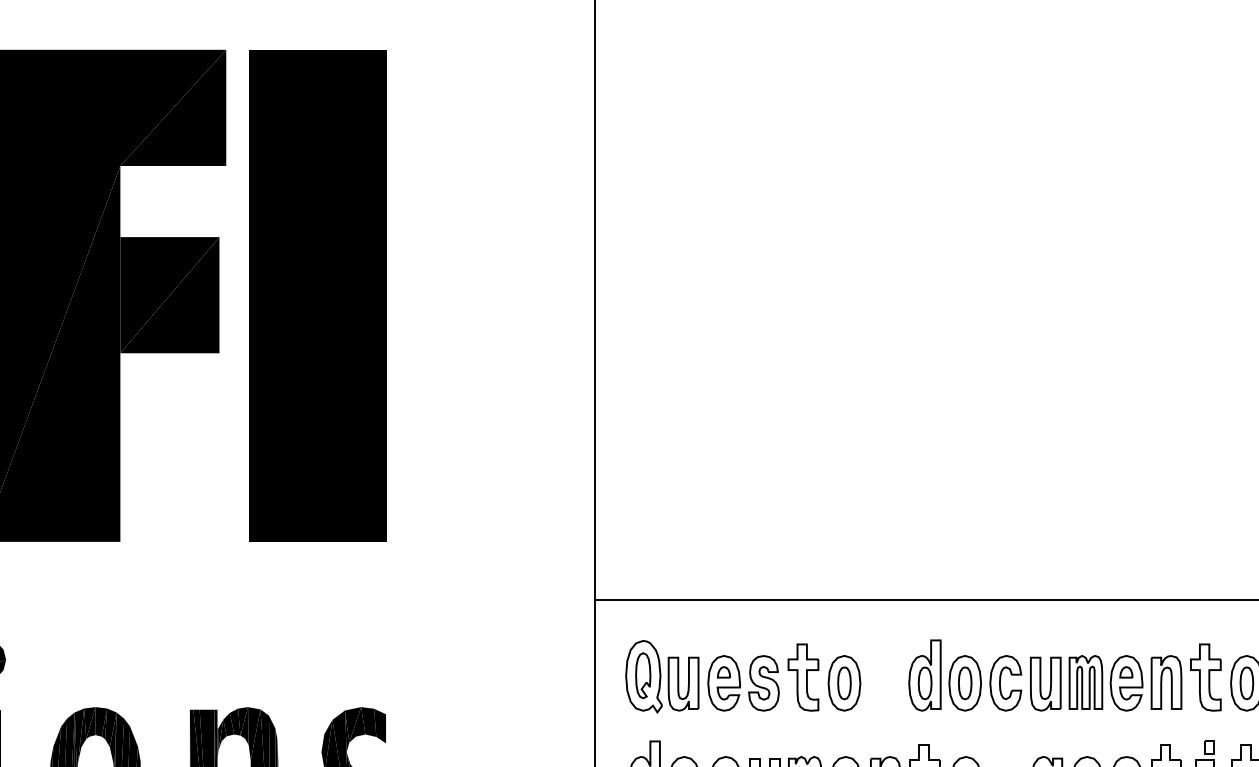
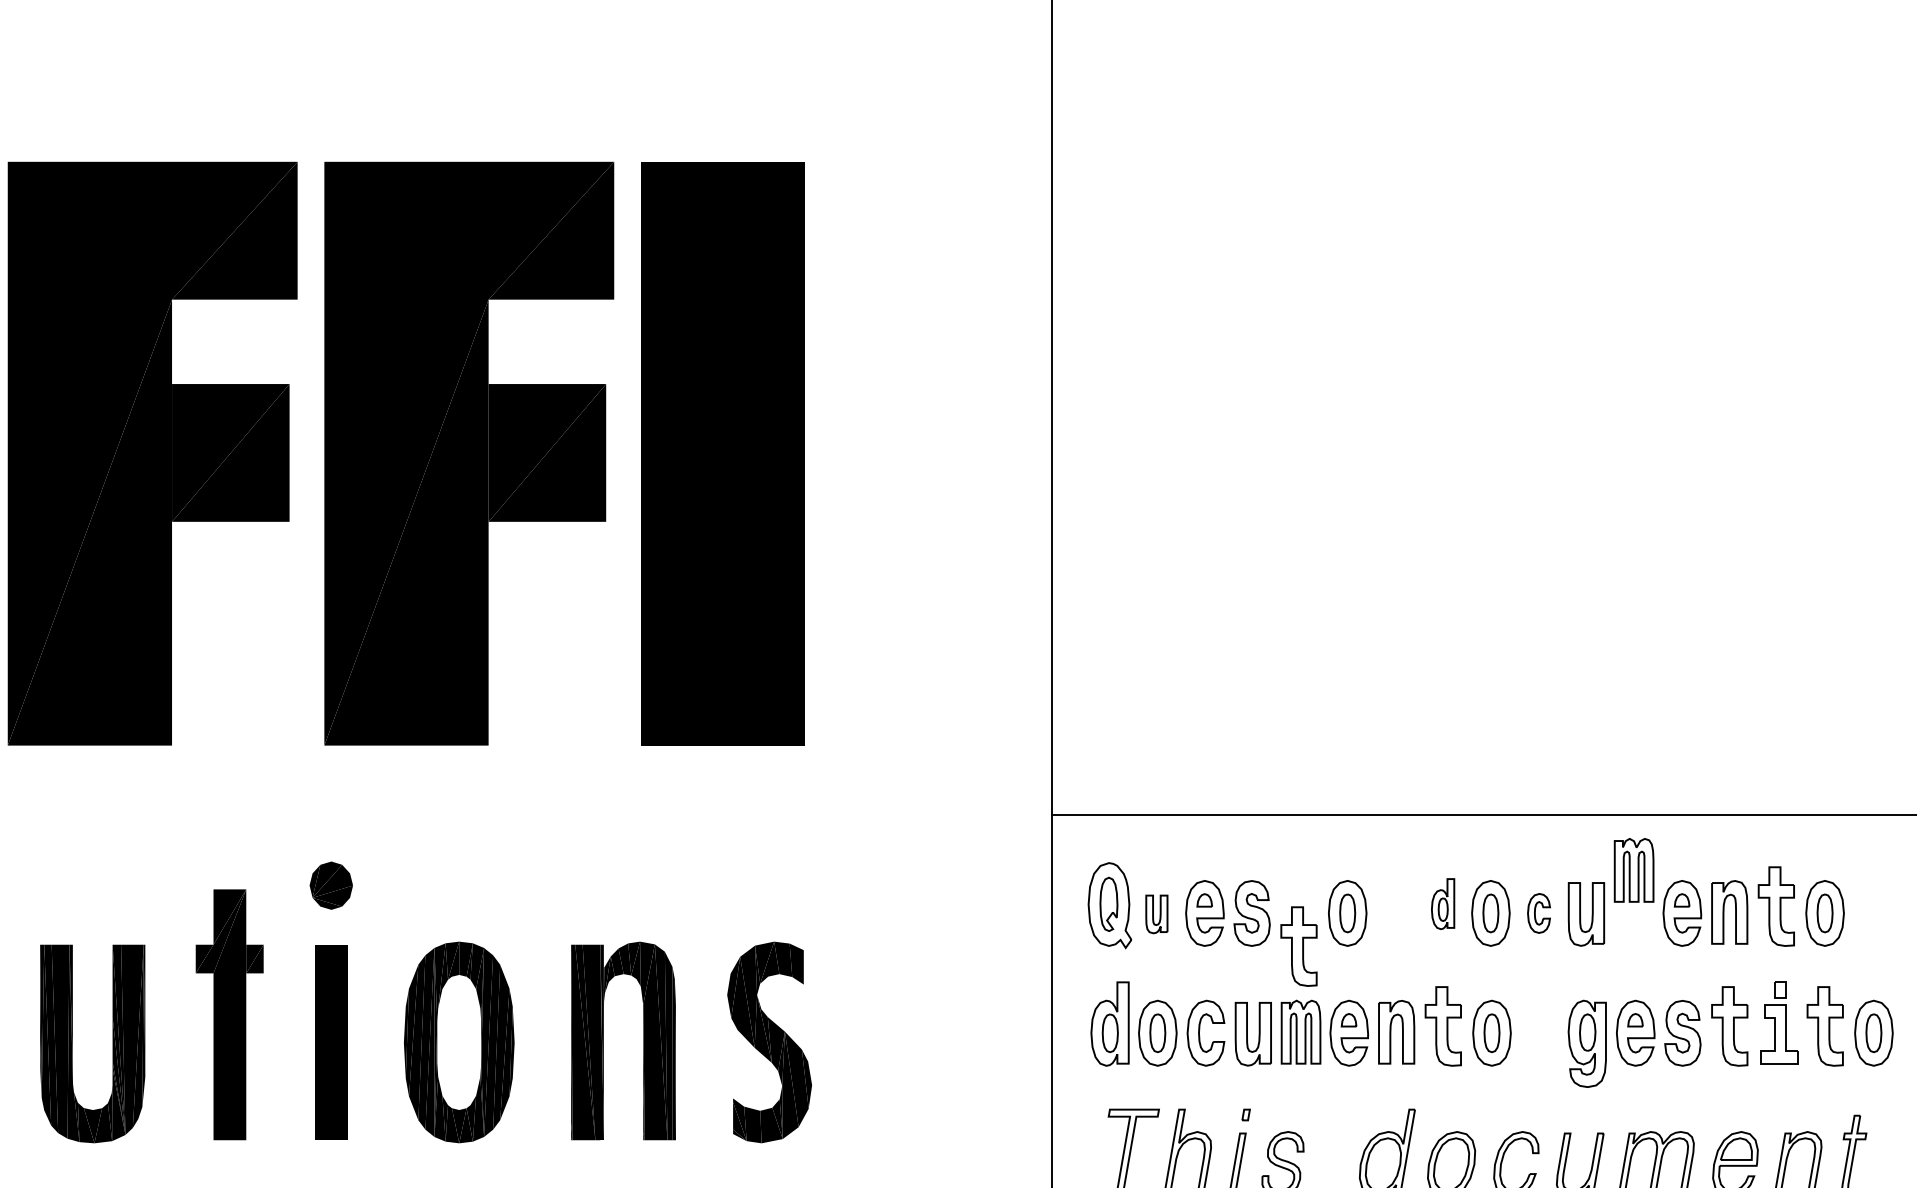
part: (924, 674) -> (1442, 903), size x0.6
part: (803, 677) -> (1298, 946), moved
part: (1085, 682) -> (1633, 870), moved
part: (1005, 683) -> (1538, 913), size x0.6
part: (683, 684) -> (1156, 914), size x0.6

